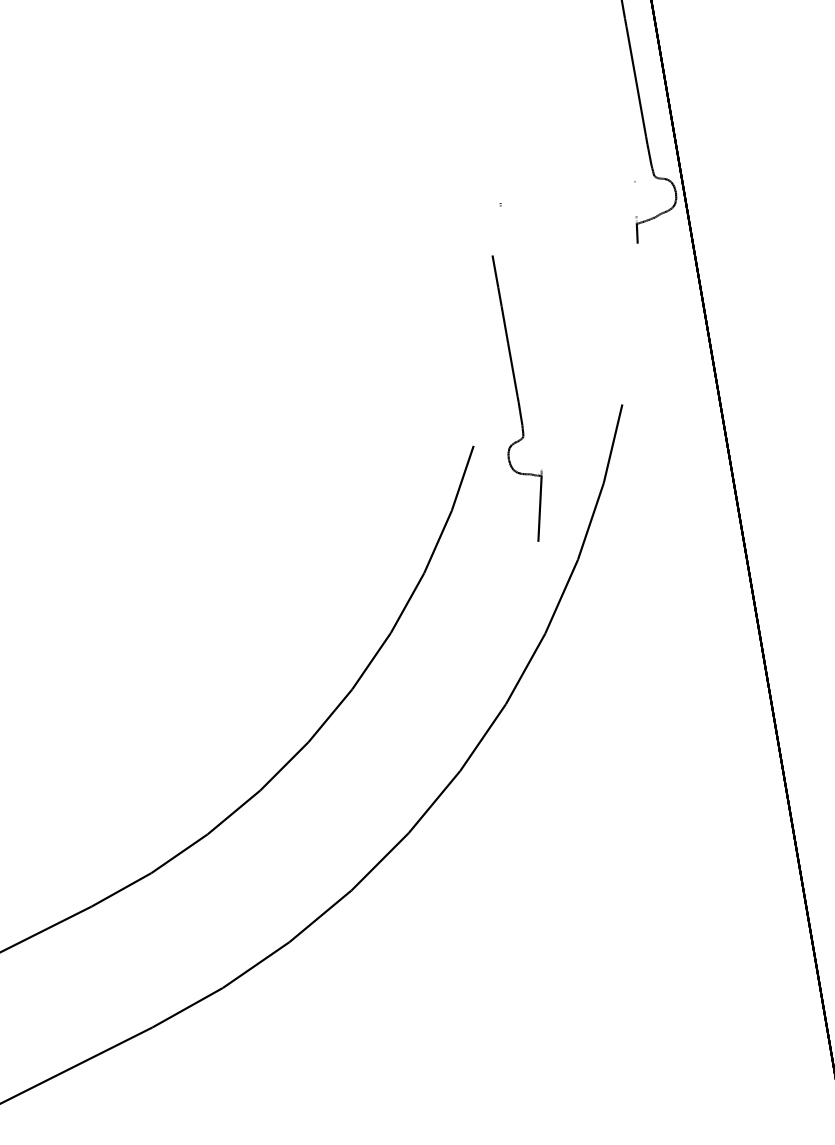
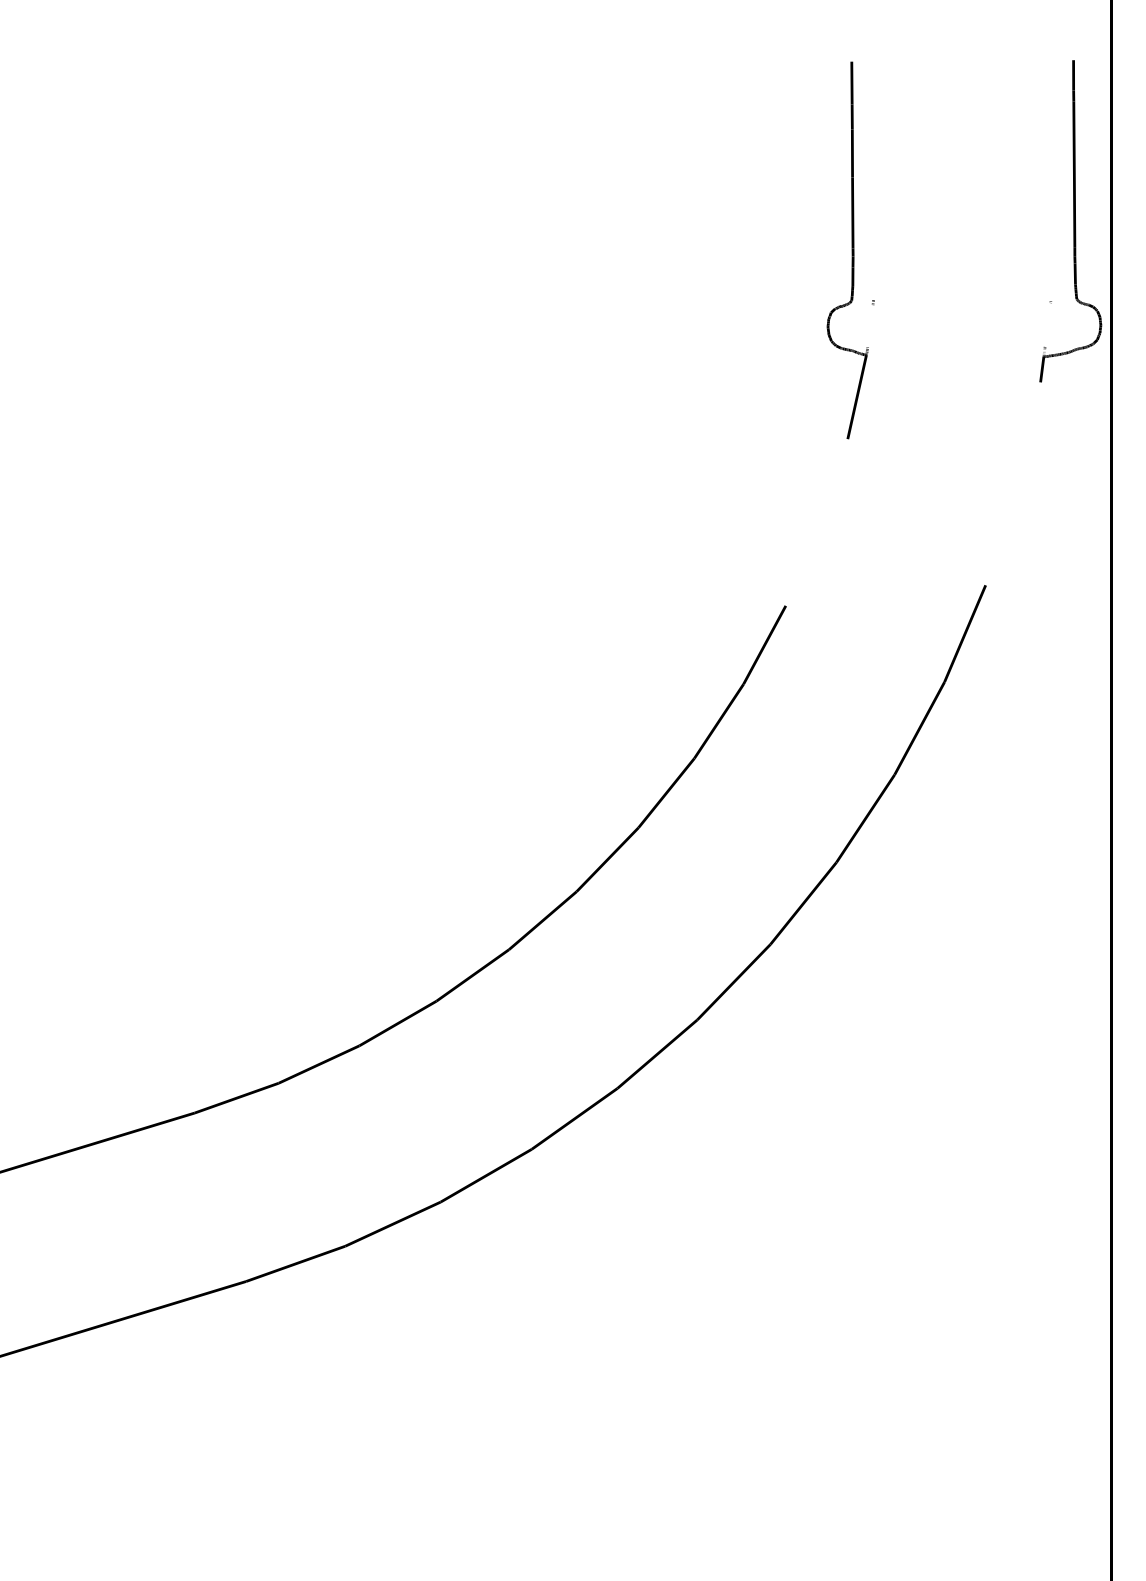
part: (513, 399) -> (847, 250), moved

